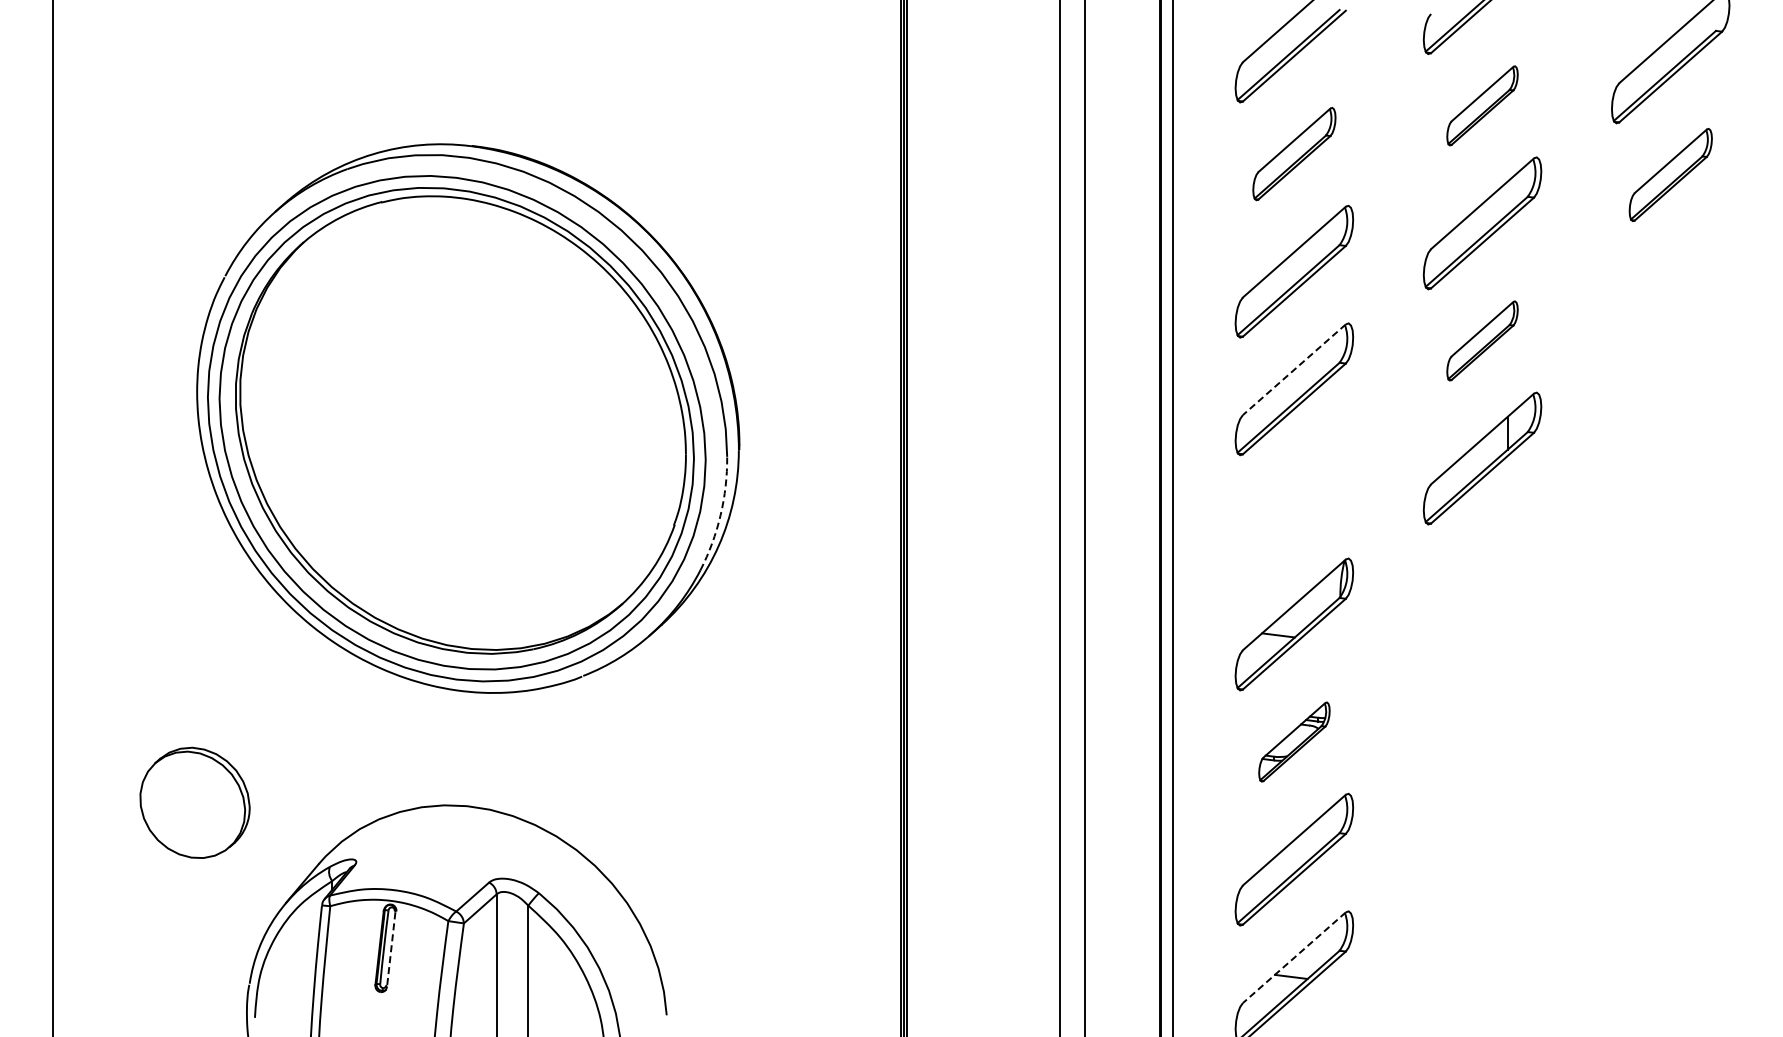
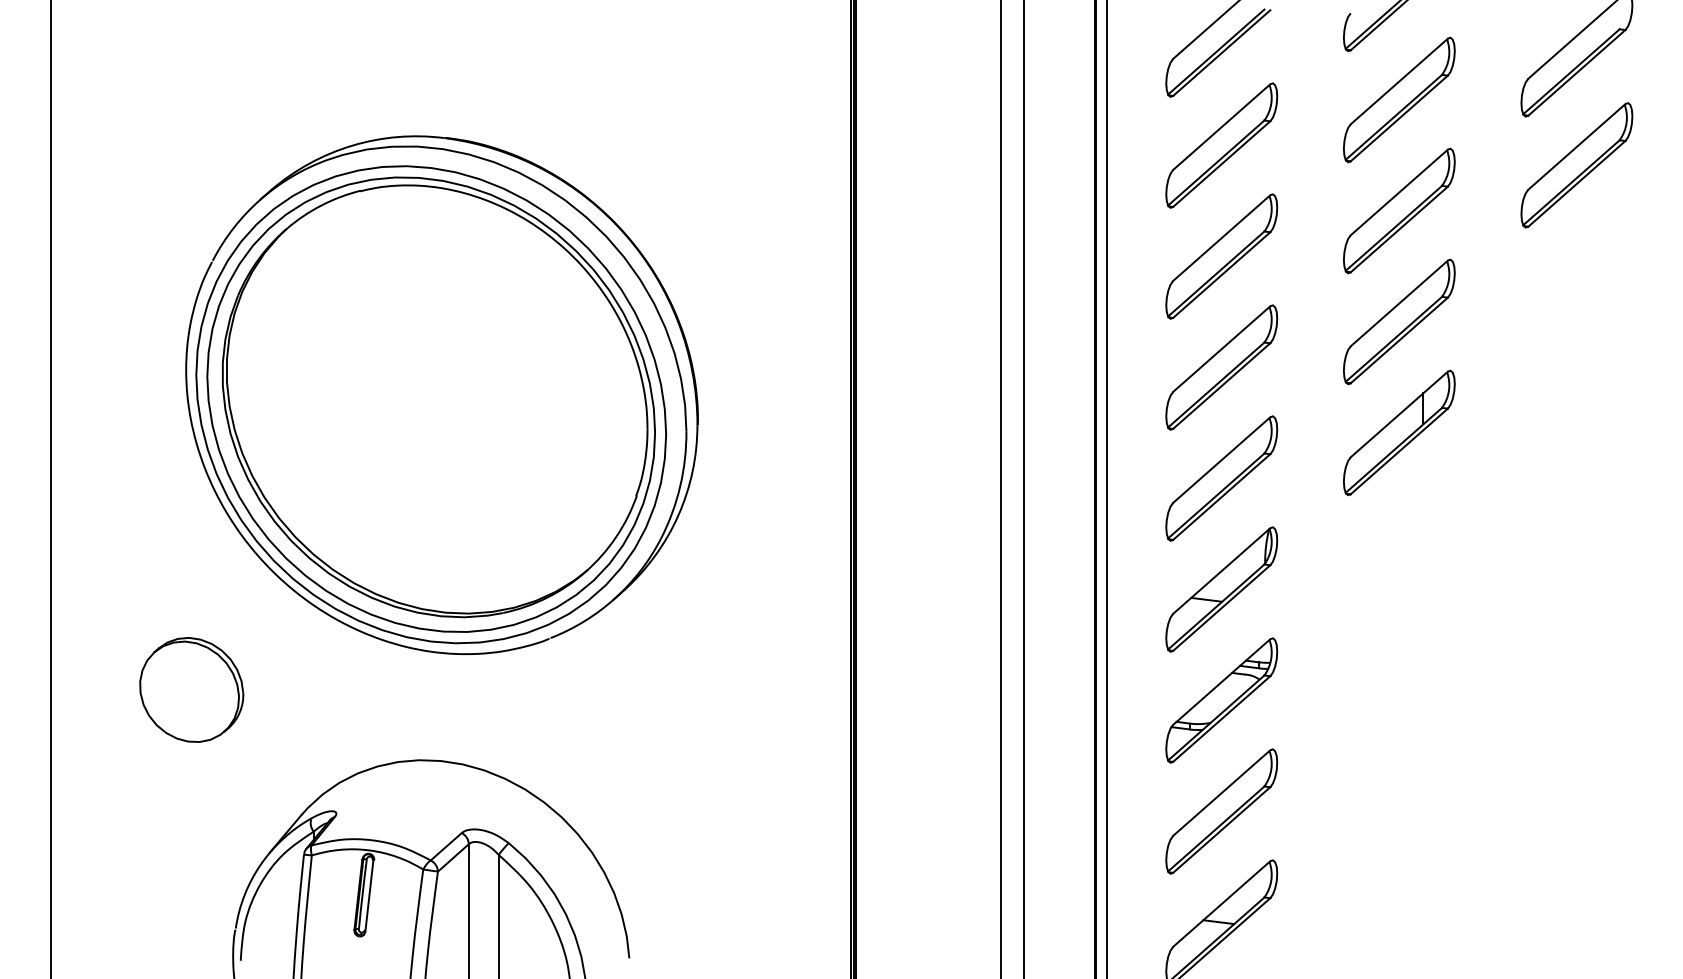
part: (1482, 105) -> (1399, 99), size x1.67
part: (1294, 153) -> (1221, 145), size x1.43
part: (1670, 174) -> (1576, 164), size x1.43
part: (1482, 340) -> (1399, 321), size x1.67
line: (1294, 369) -> (1221, 348), dashed -> solid
part: (1294, 506) -> (1221, 478), added
arc: (720, 515) -> (680, 486), dashed -> solid
part: (1294, 741) -> (1221, 699), size x1.67
part: (194, 802) -> (191, 689), moved
line: (391, 949) -> (369, 896), dashed -> solid
line: (1294, 957) -> (1221, 903), dashed -> solid

